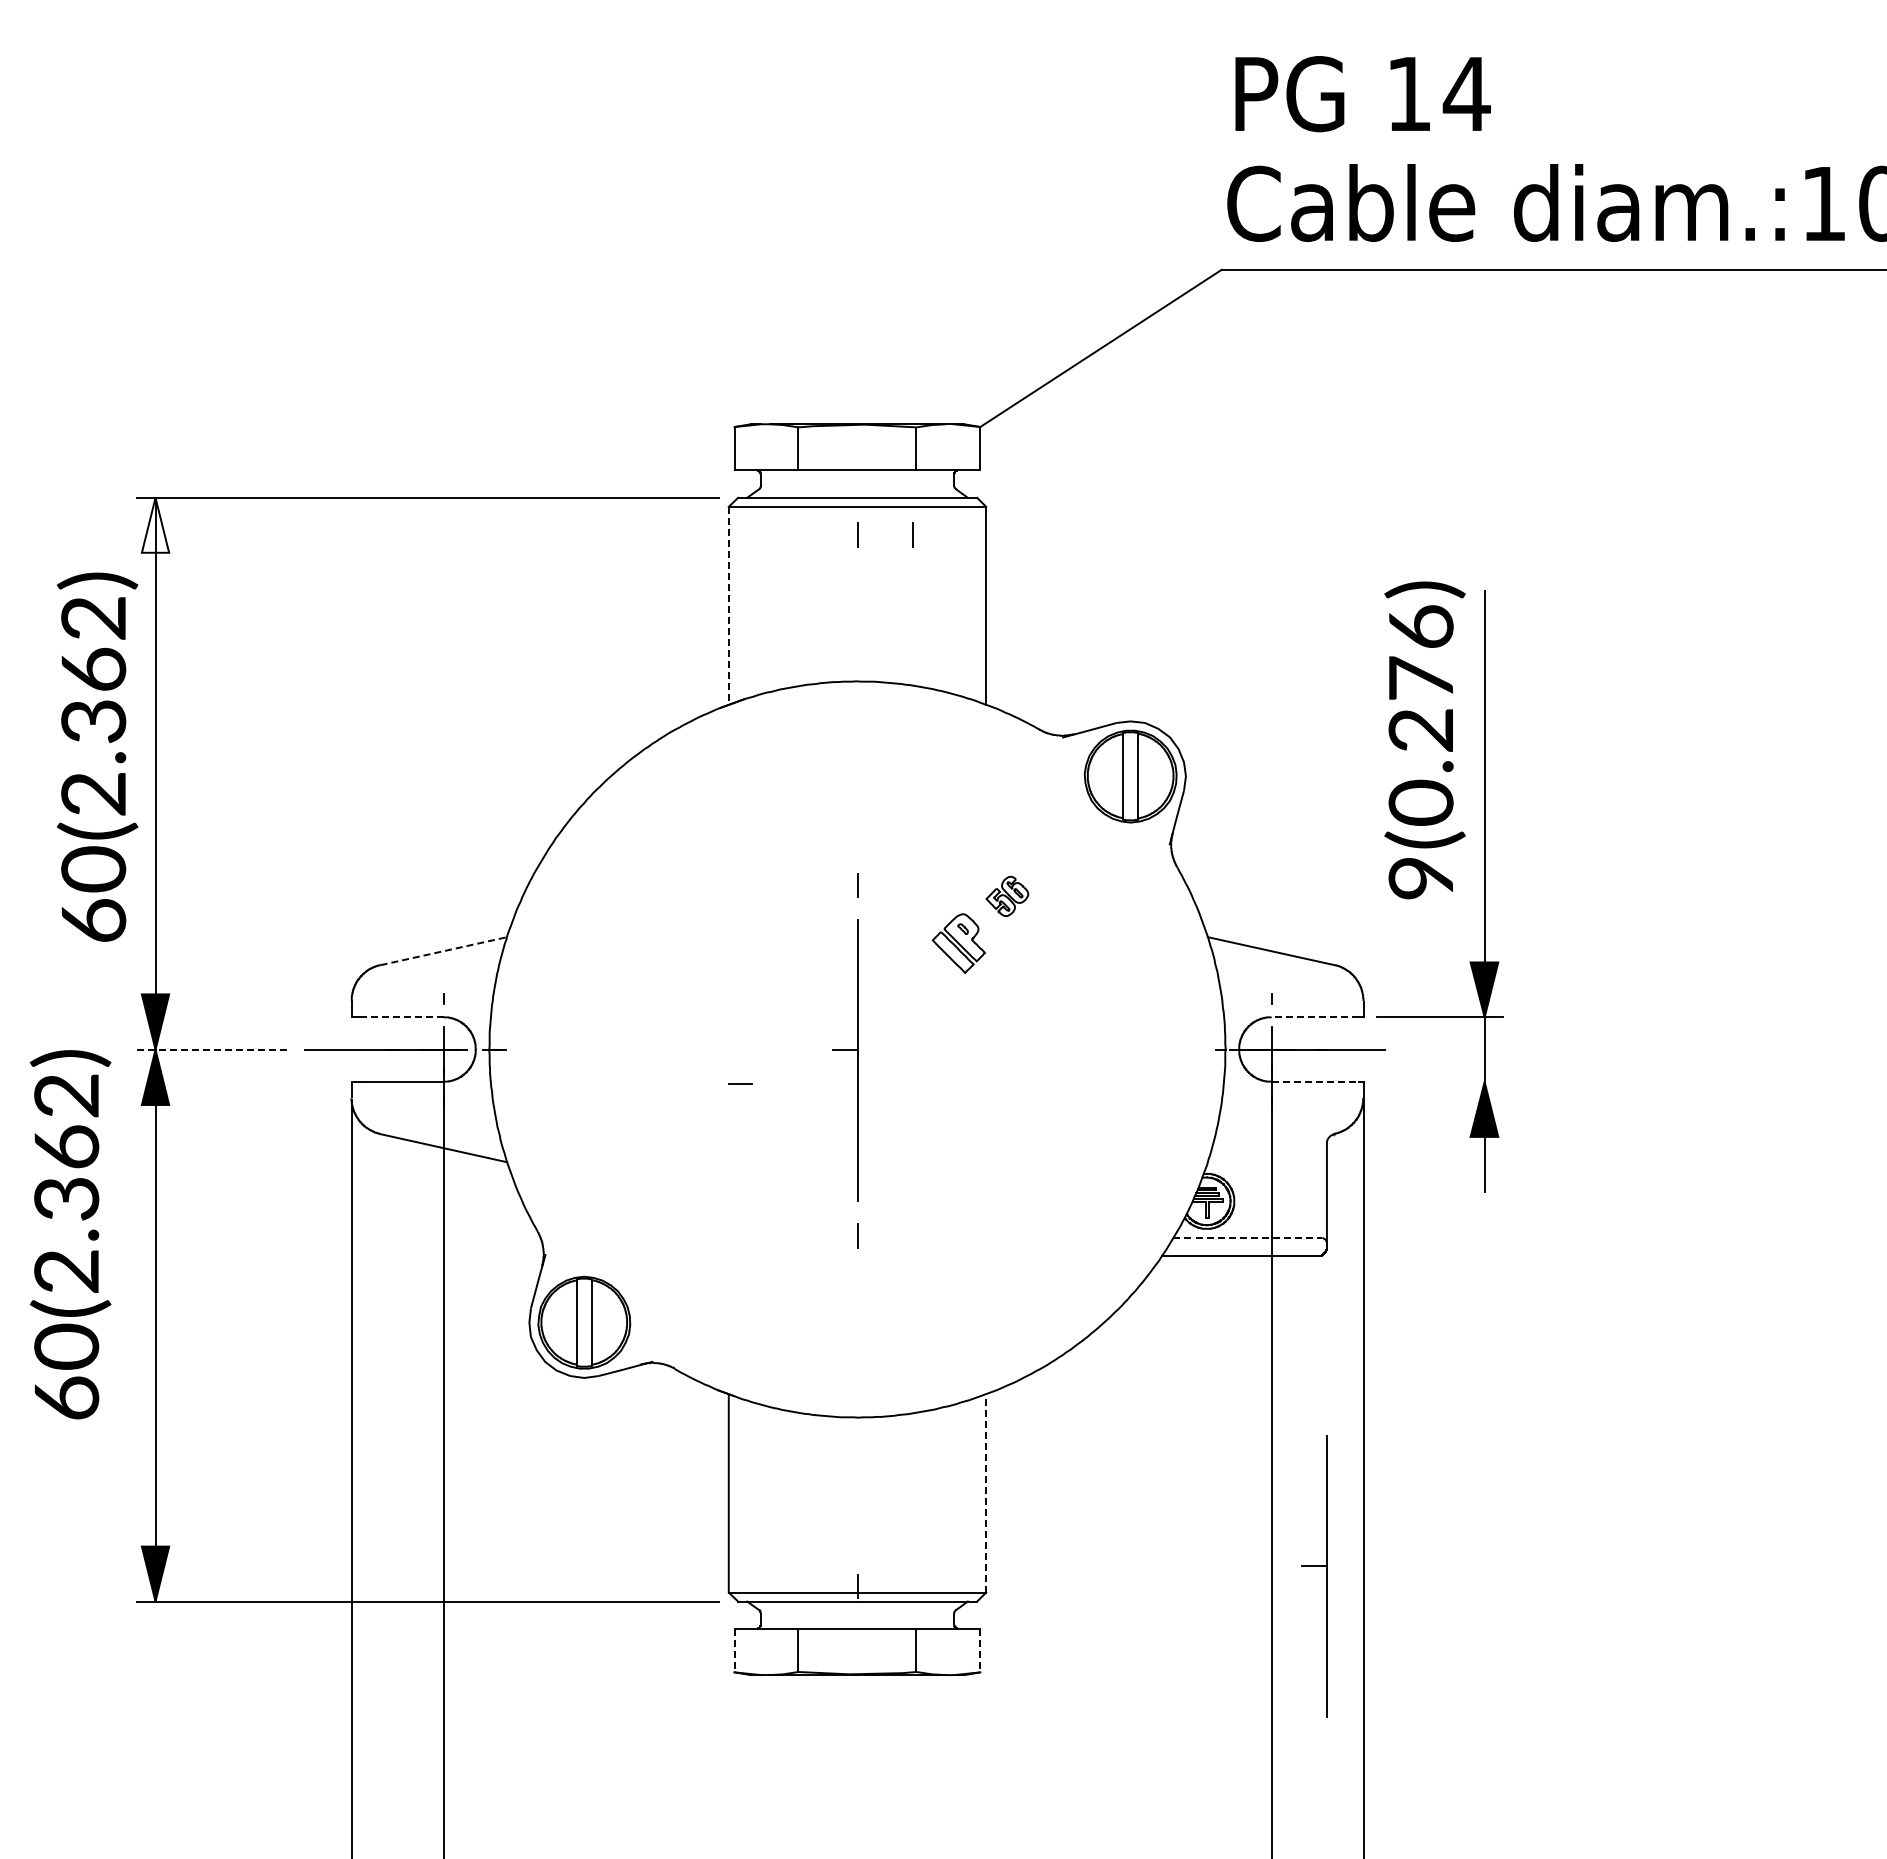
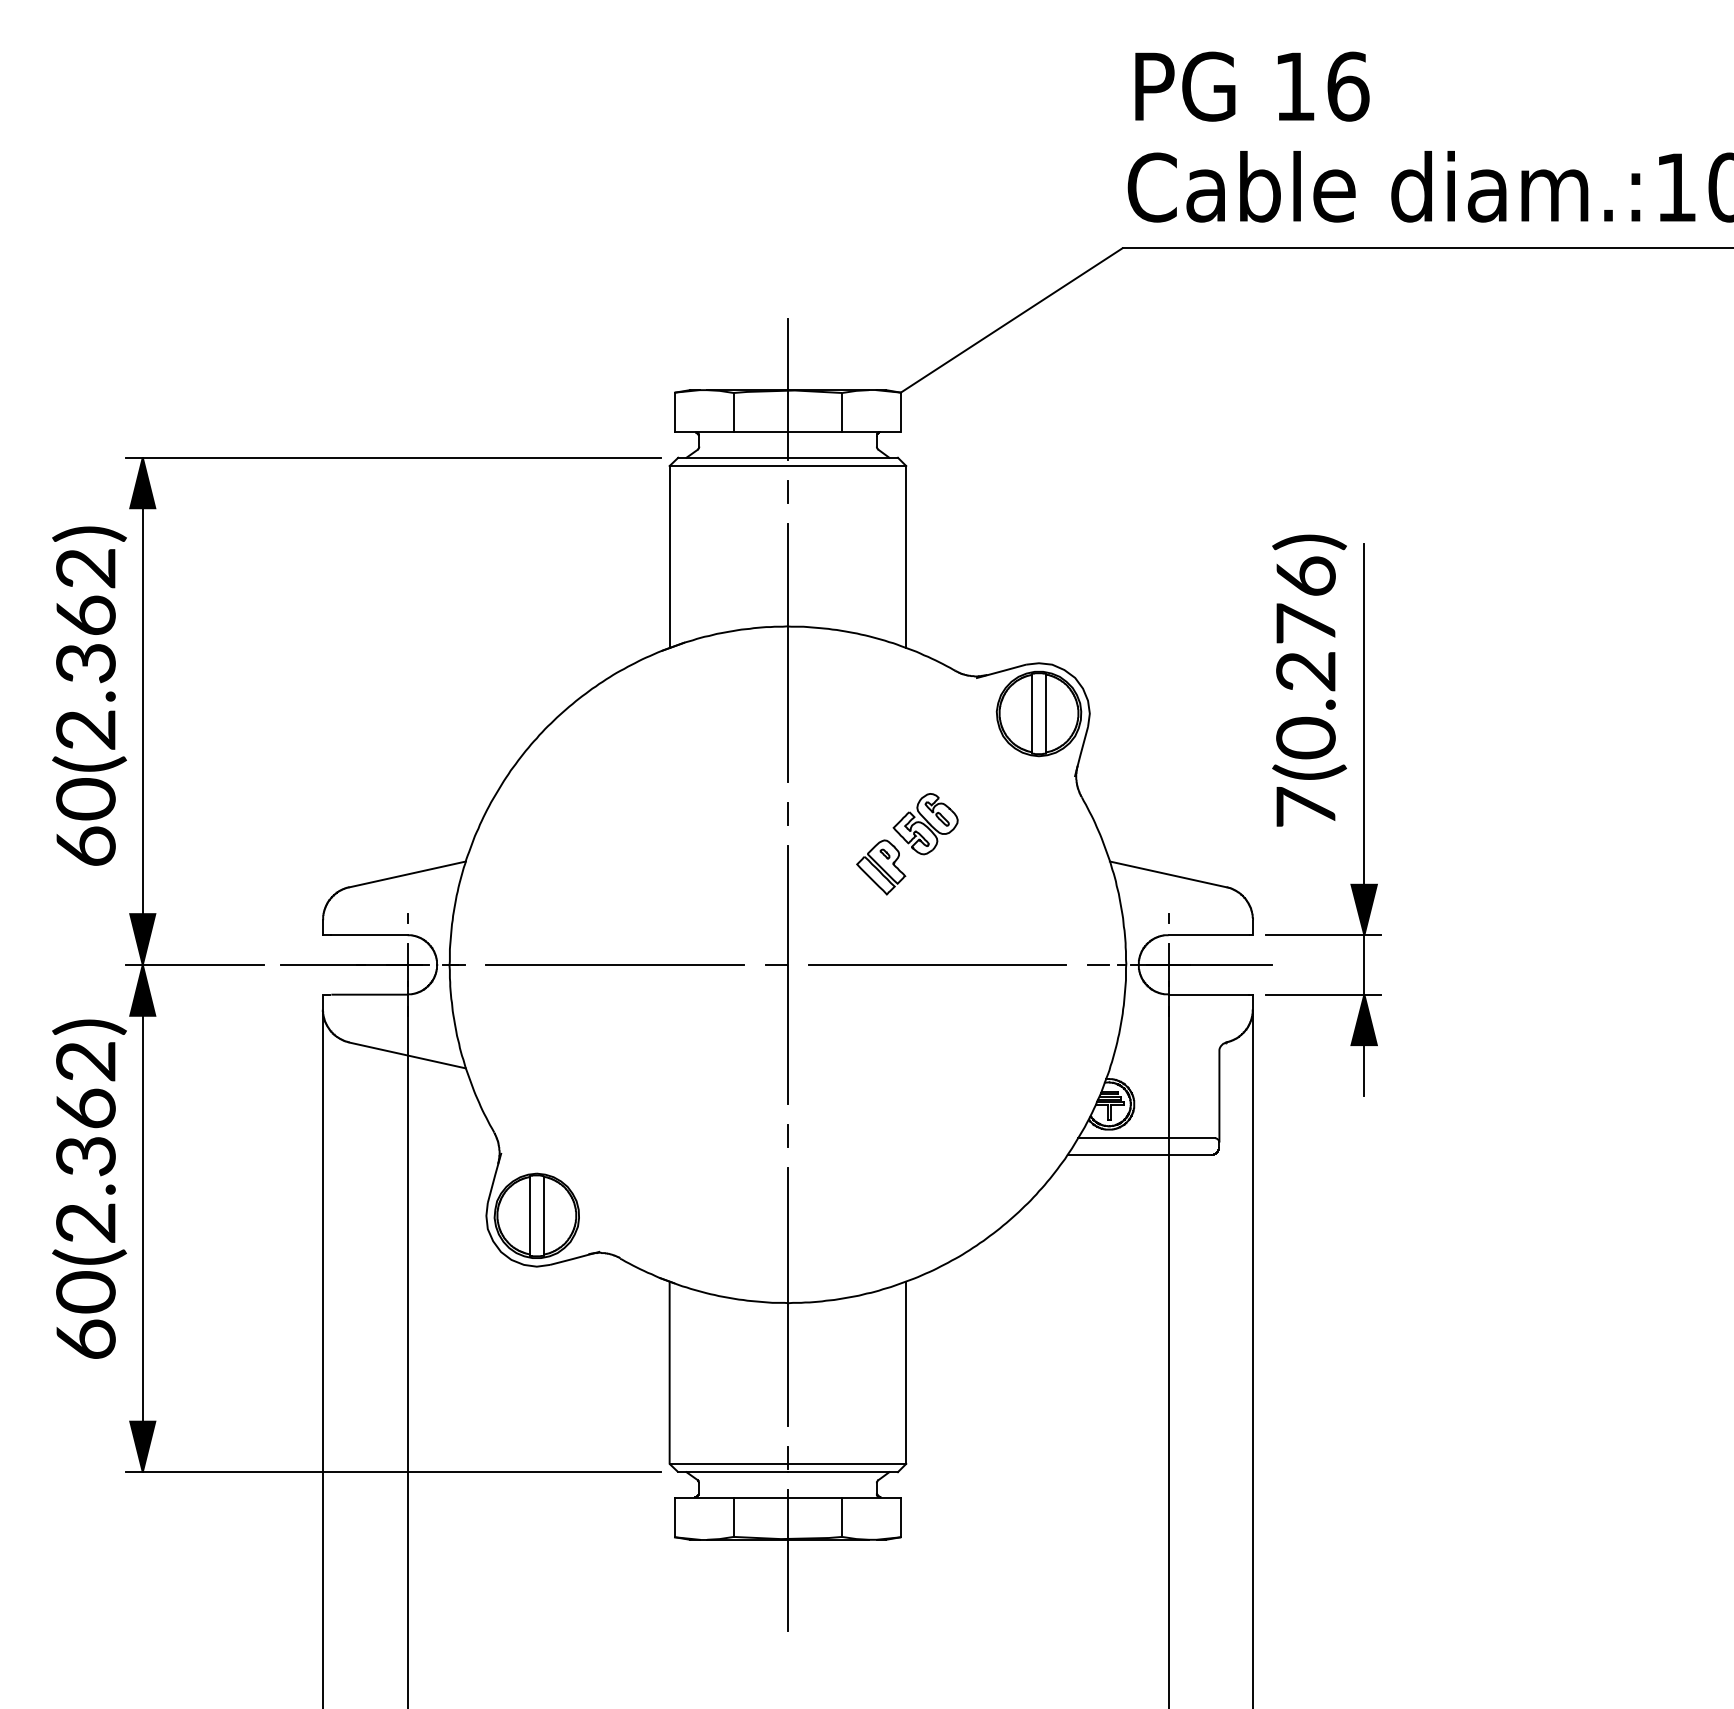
text: (1466, 94) -> (1347, 87), 14 -> 16
line: (857, 422) -> (787, 388), added
fill: (155, 524) -> (142, 482), added
line: (912, 534) -> (838, 491), removed
line: (728, 606) -> (669, 557), dashed -> solid
line: (857, 709) -> (787, 652), added
text: (1420, 877) -> (1305, 806), 9(0.276) -> 7(0.276)
part: (1007, 896) -> (925, 824), size x1.67
line: (443, 951) -> (407, 874), dashed -> solid
line: (401, 1017) -> (368, 935), dashed -> solid
line: (1315, 1017) -> (1208, 935), dashed -> solid
line: (212, 1049) -> (195, 964), dashed -> solid
line: (669, 1049) -> (615, 964), added
line: (1019, 1049) -> (936, 964), added
line: (1315, 1082) -> (1208, 995), dashed -> solid
line: (1439, 1082) -> (1322, 995), added
line: (740, 1083) -> (1098, 964), moved
text: (70, 1234) -> (89, 1189), moved
line: (1248, 1238) -> (1147, 1138), dashed -> solid
line: (857, 1410) -> (787, 1296), added
line: (986, 1492) -> (906, 1371), dashed -> solid
part: (1314, 1566) -> (1207, 1439), removed
line: (734, 1650) -> (674, 1517), dashed -> solid
line: (980, 1650) -> (901, 1517), dashed -> solid
line: (857, 1697) -> (787, 1560), added

